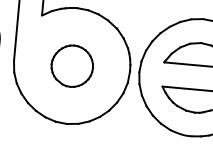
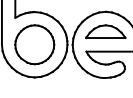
part: (71, 65) -> (34, 44), size x1.67

